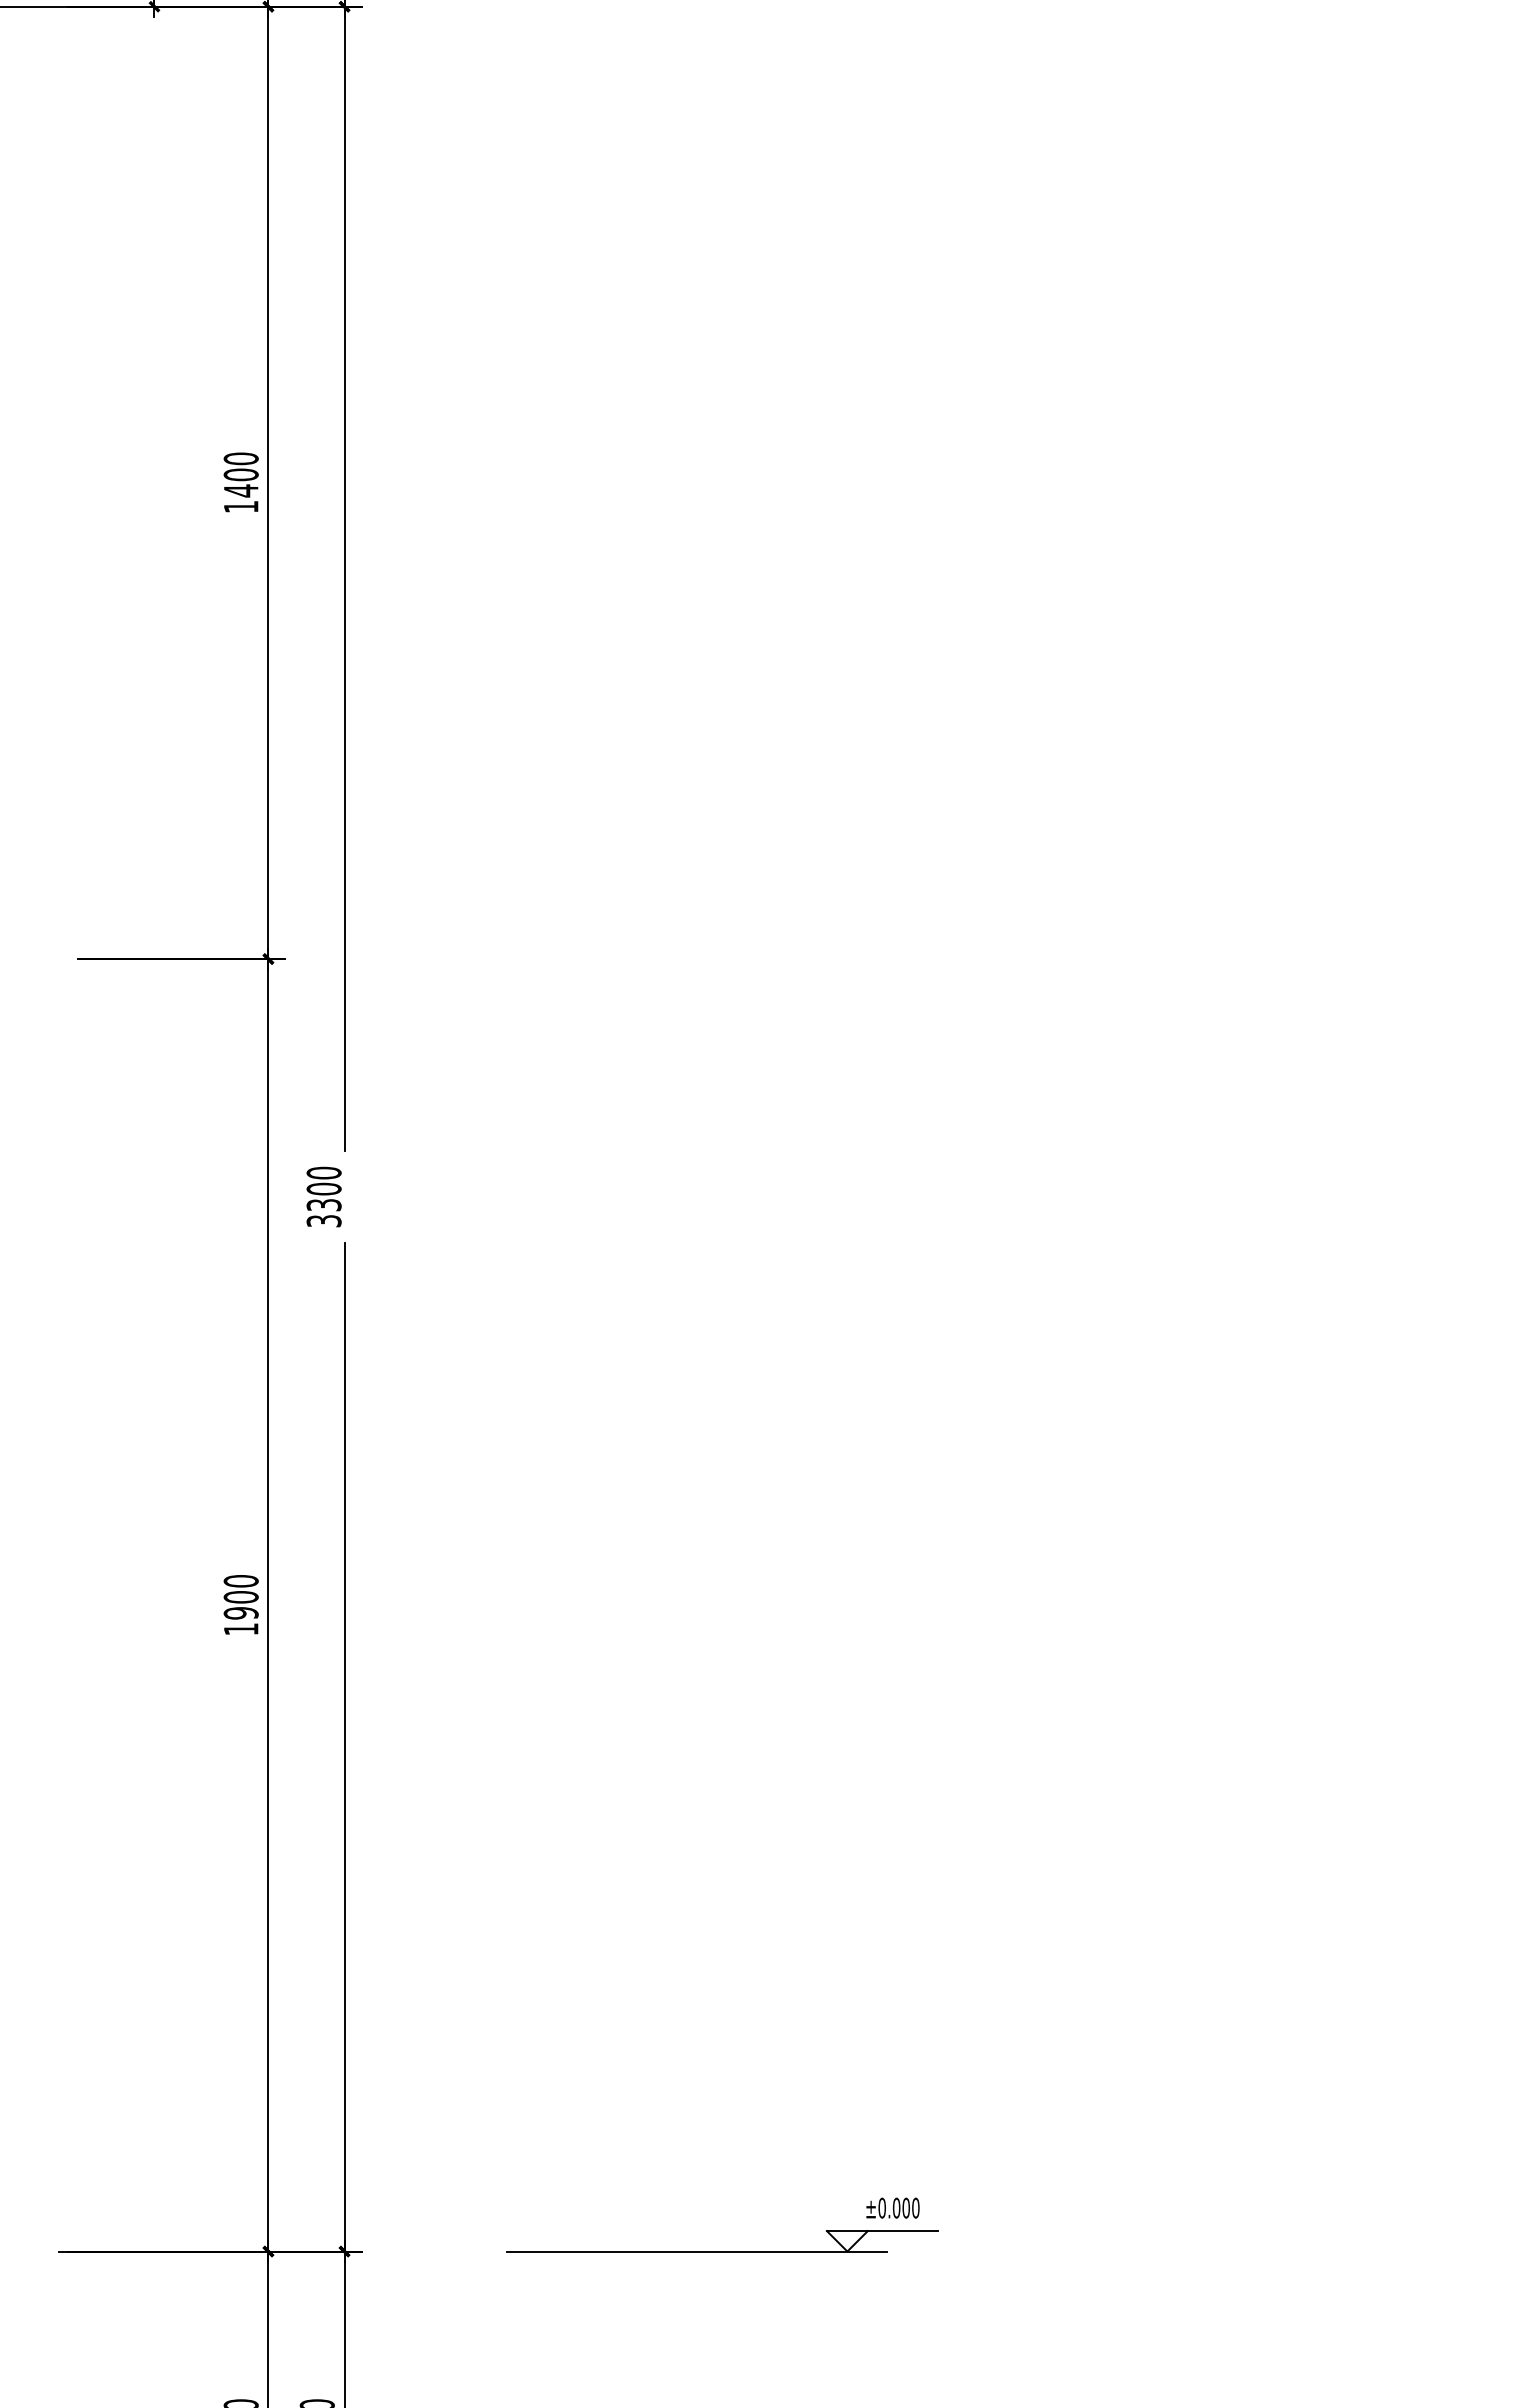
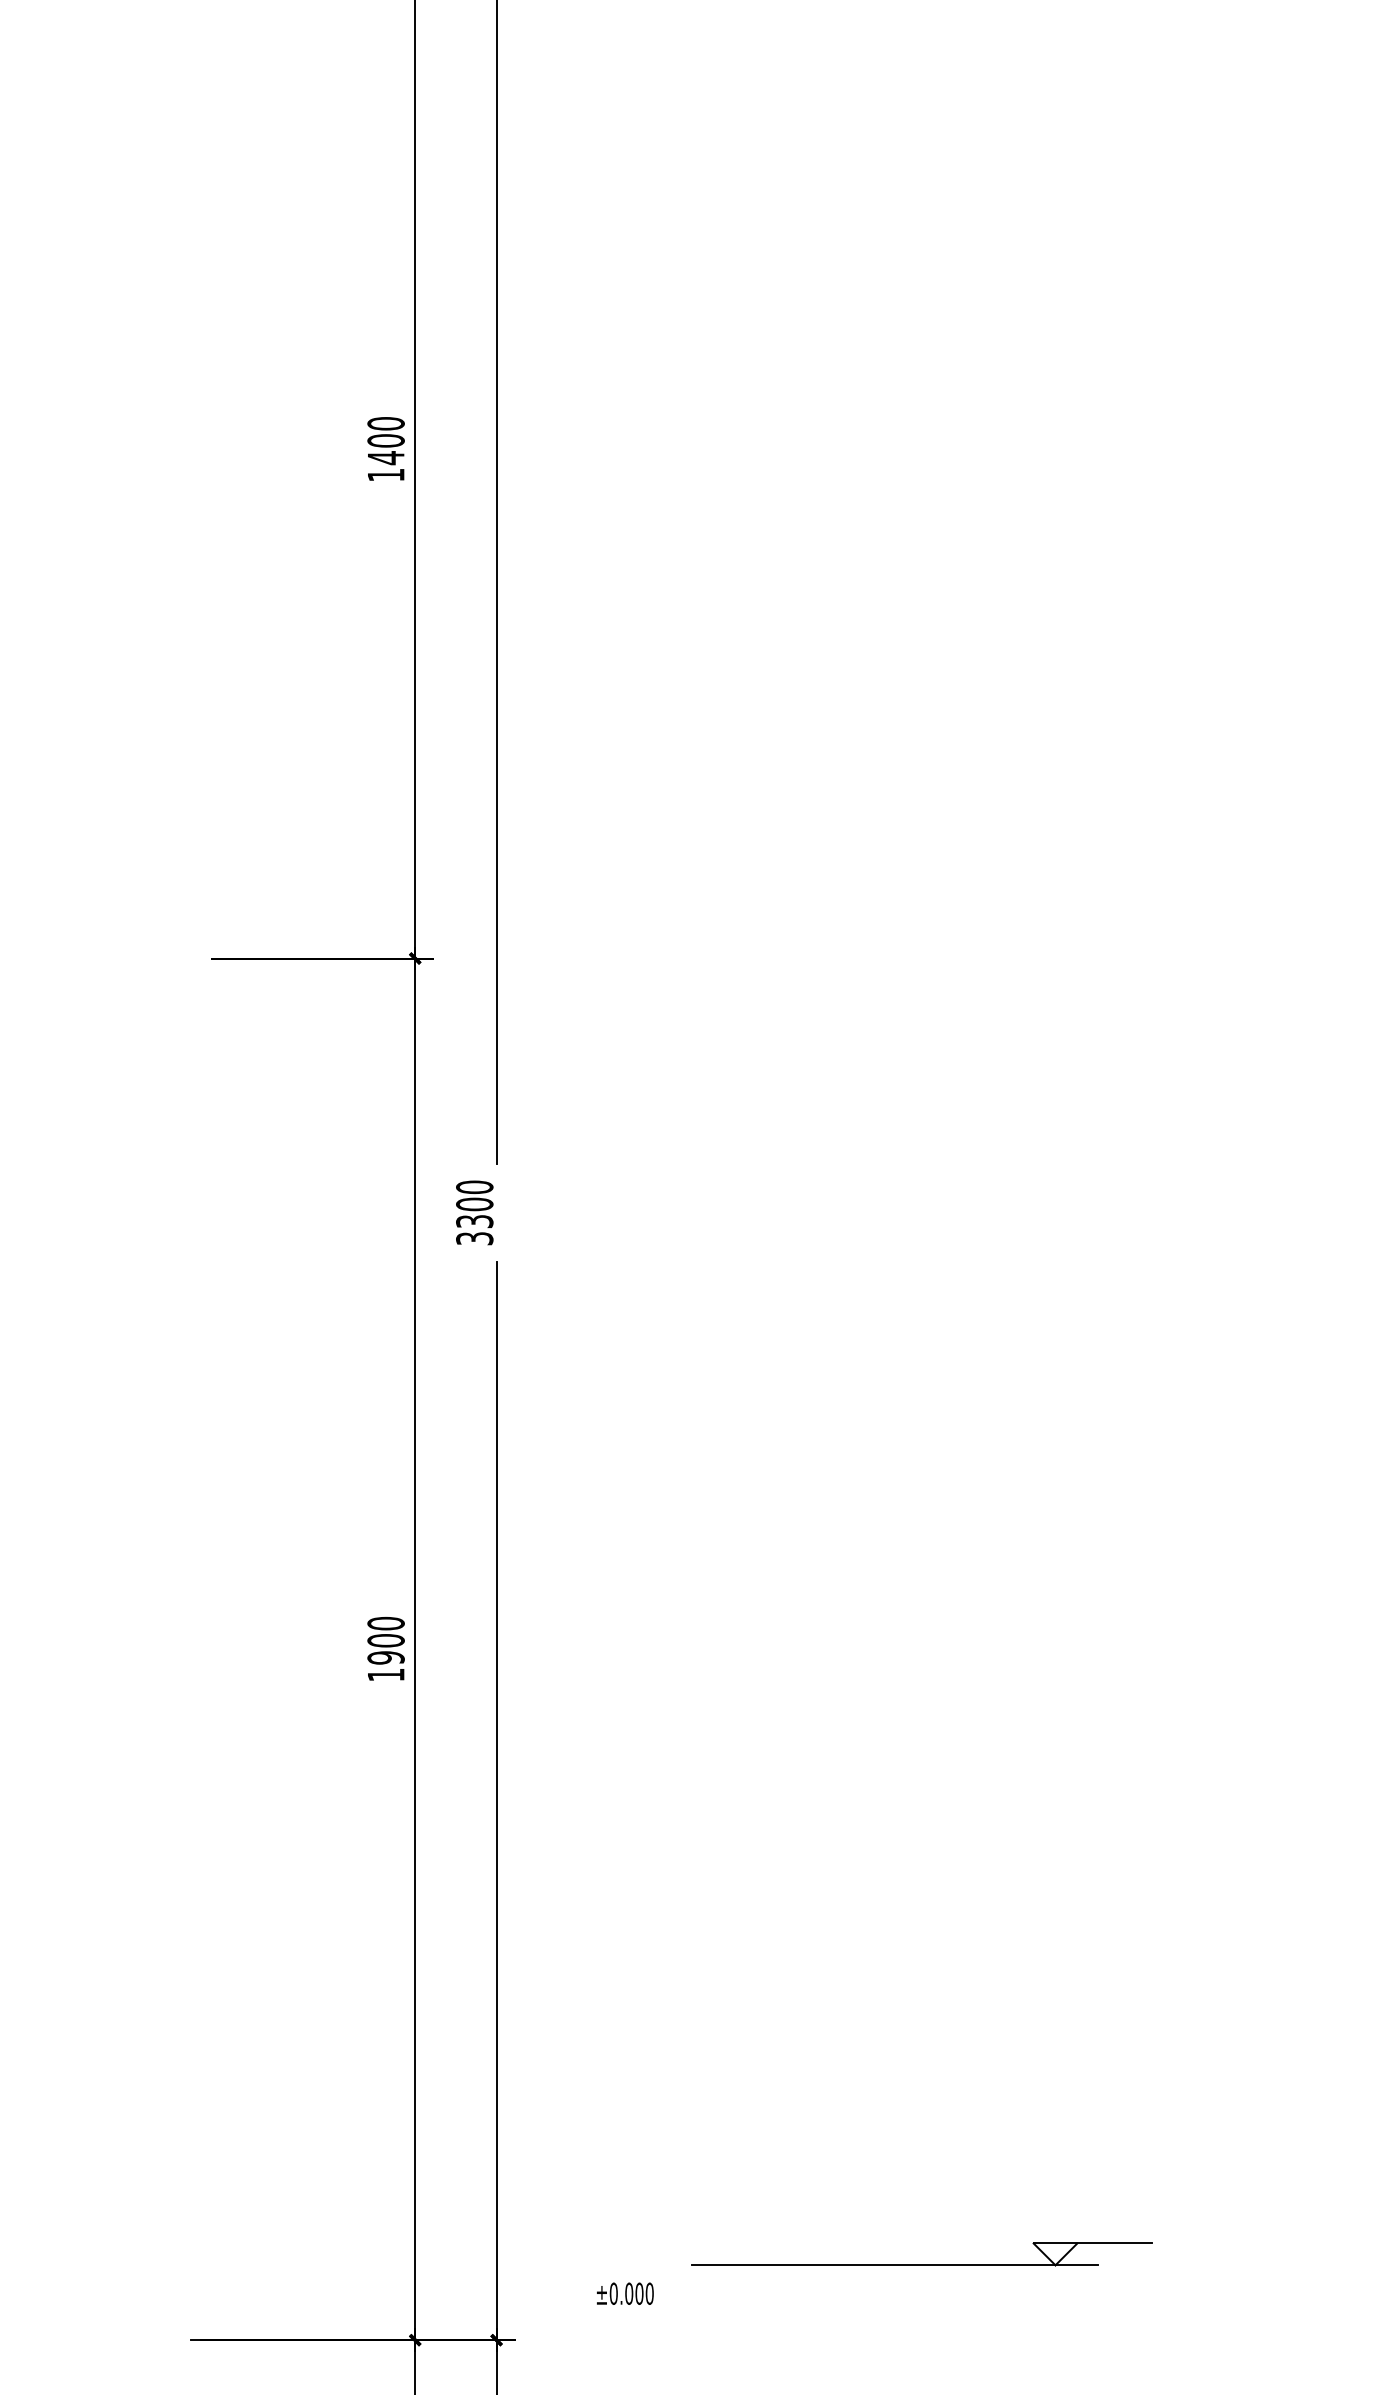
text: (892, 2207) -> (624, 2293), moved
part: (722, 2251) -> (921, 2265), moved

